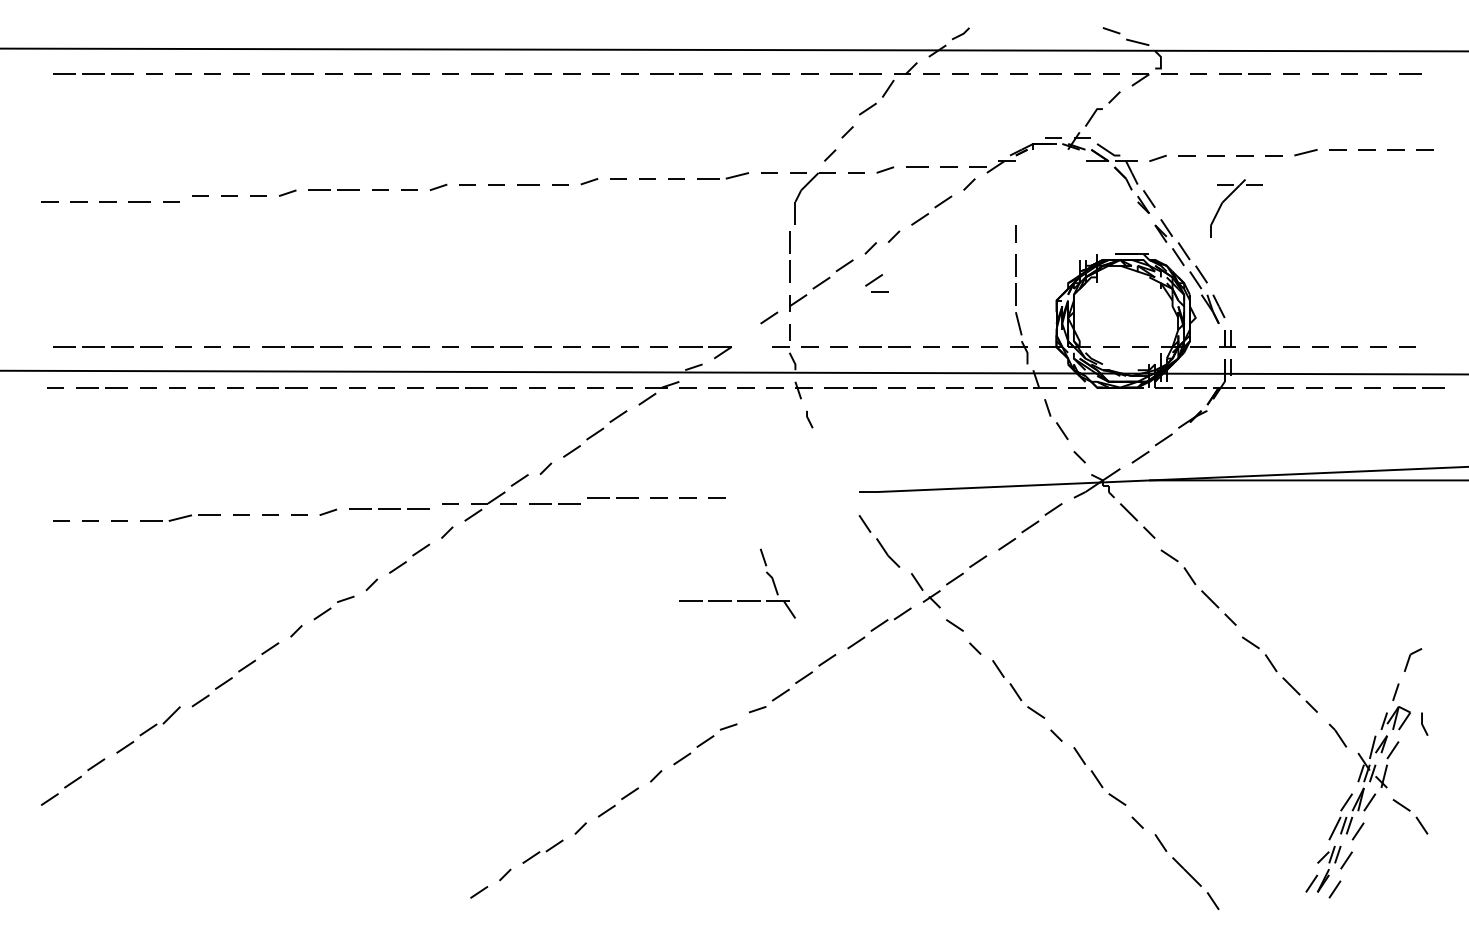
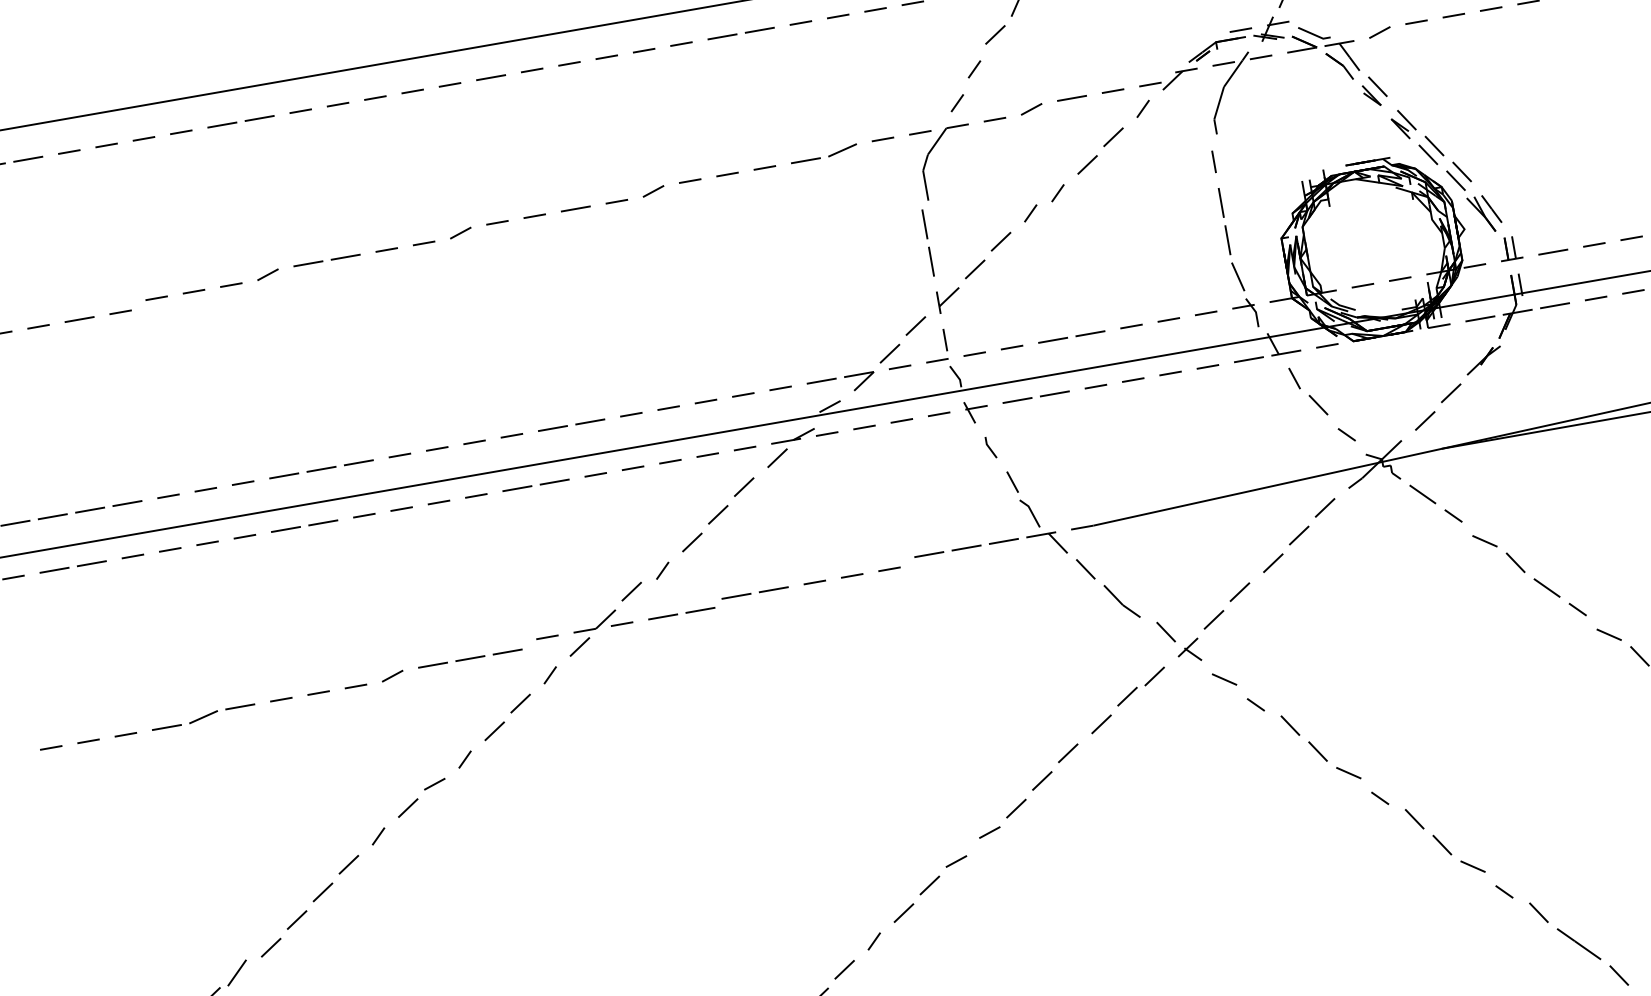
part: (1227, 198) -> (1229, 80), moved
part: (876, 283) -> (893, 357), moved
part: (737, 600) -> (988, 543), moved

